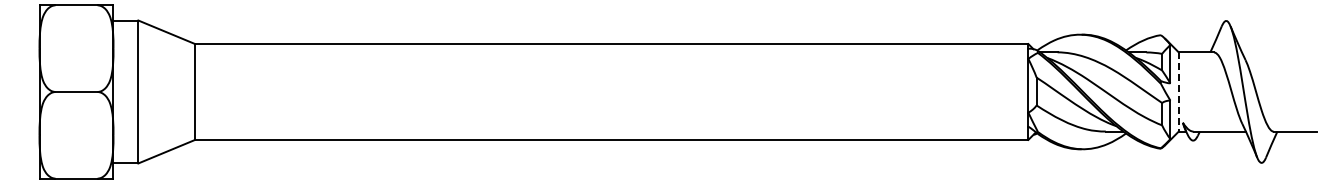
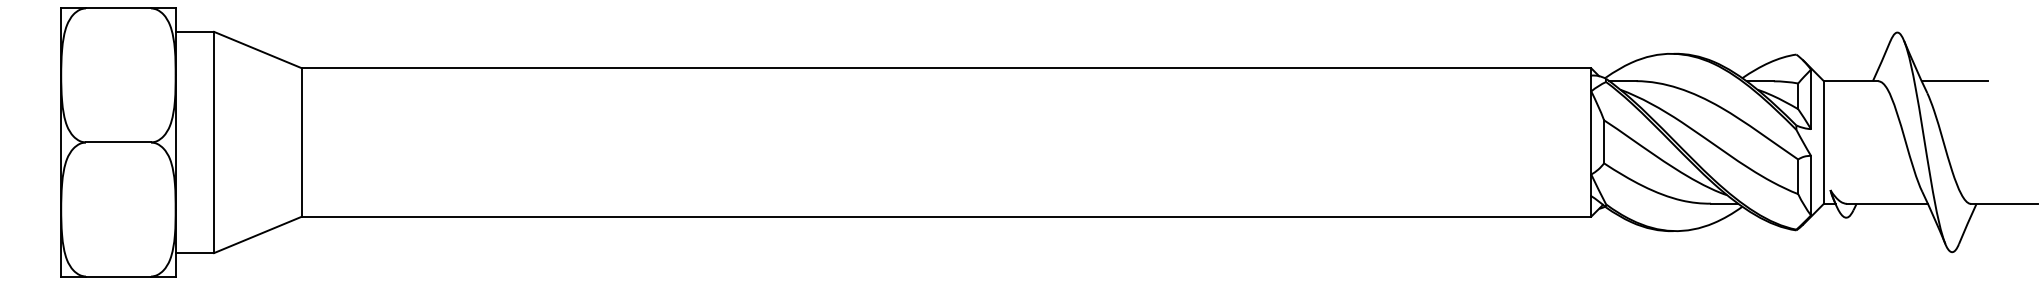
line: (1262, 52) -> (1953, 81), added
line: (1178, 91) -> (1823, 141), dashed -> solid

